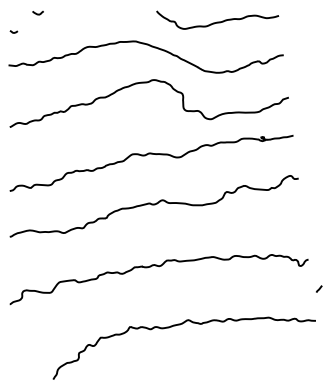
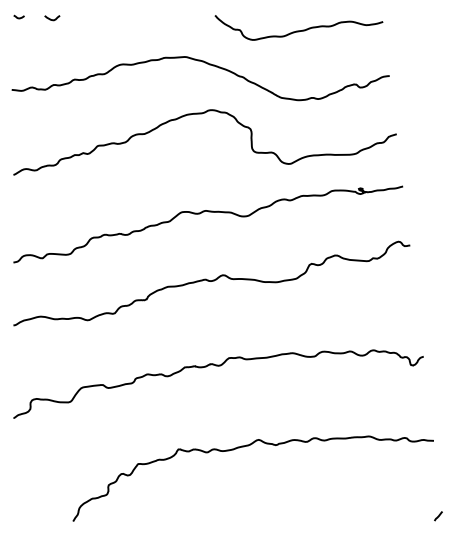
curve: (12, 31) -> (17, 16), moved
curve: (319, 289) -> (438, 516), moved

